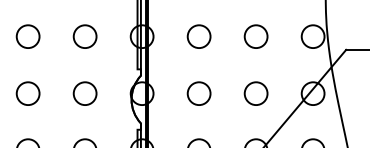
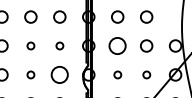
circle: (27, 35) -> (30, 45), size x0.6
circle: (84, 35) -> (59, 45), size x0.6
circle: (198, 35) -> (117, 45), size x1.4
circle: (27, 92) -> (30, 74), size x0.6
circle: (84, 92) -> (59, 74), size x1.4
circle: (198, 92) -> (117, 74), size x0.6
circle: (255, 92) -> (146, 74), size x0.6

